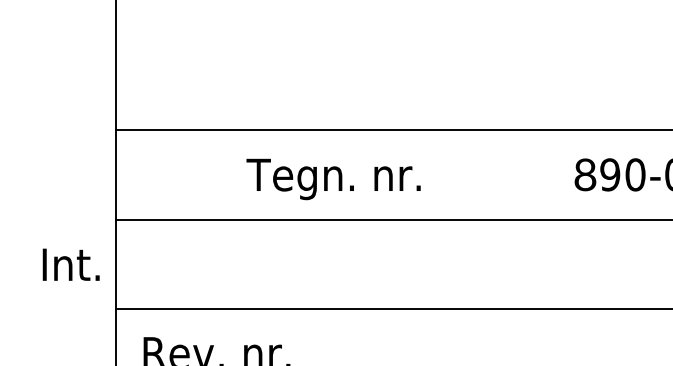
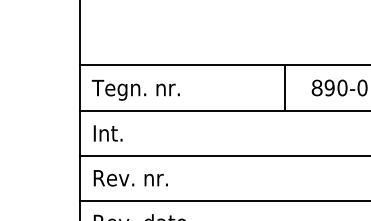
line: (522, 175) -> (285, 88), added
text: (332, 179) -> (135, 90), moved
text: (69, 264) -> (107, 133), moved

